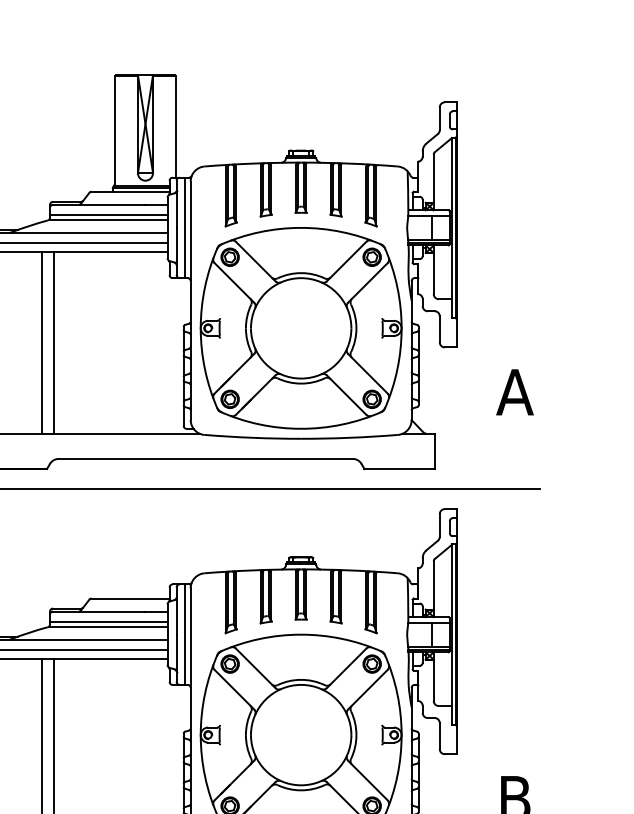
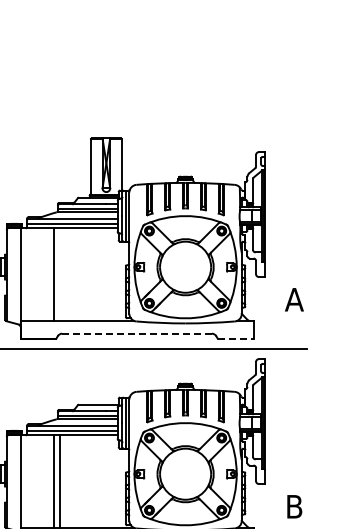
line: (53, 342) -> (59, 274), removed
line: (206, 458) -> (137, 333), solid -> dashed
line: (399, 468) -> (235, 338), solid -> dashed

